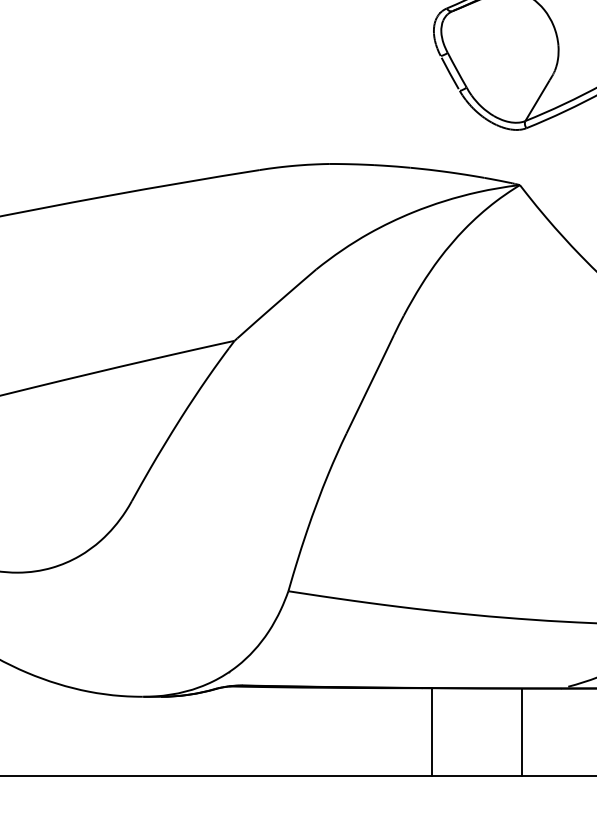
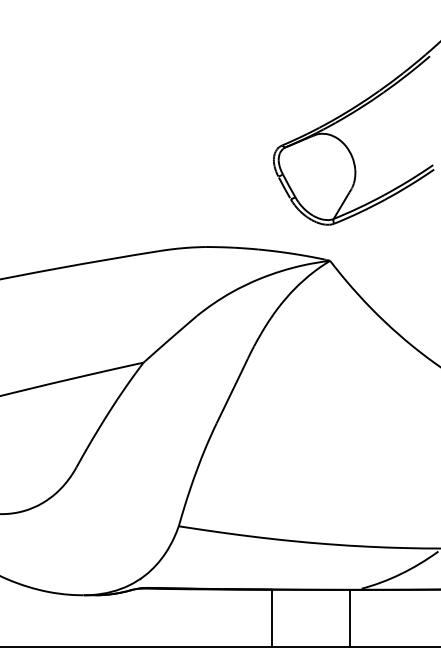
line: (522, 730) -> (350, 617), moved

